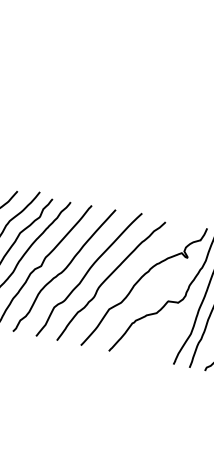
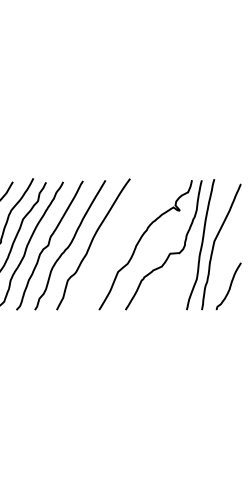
curve: (109, 278) -> (112, 243), removed

